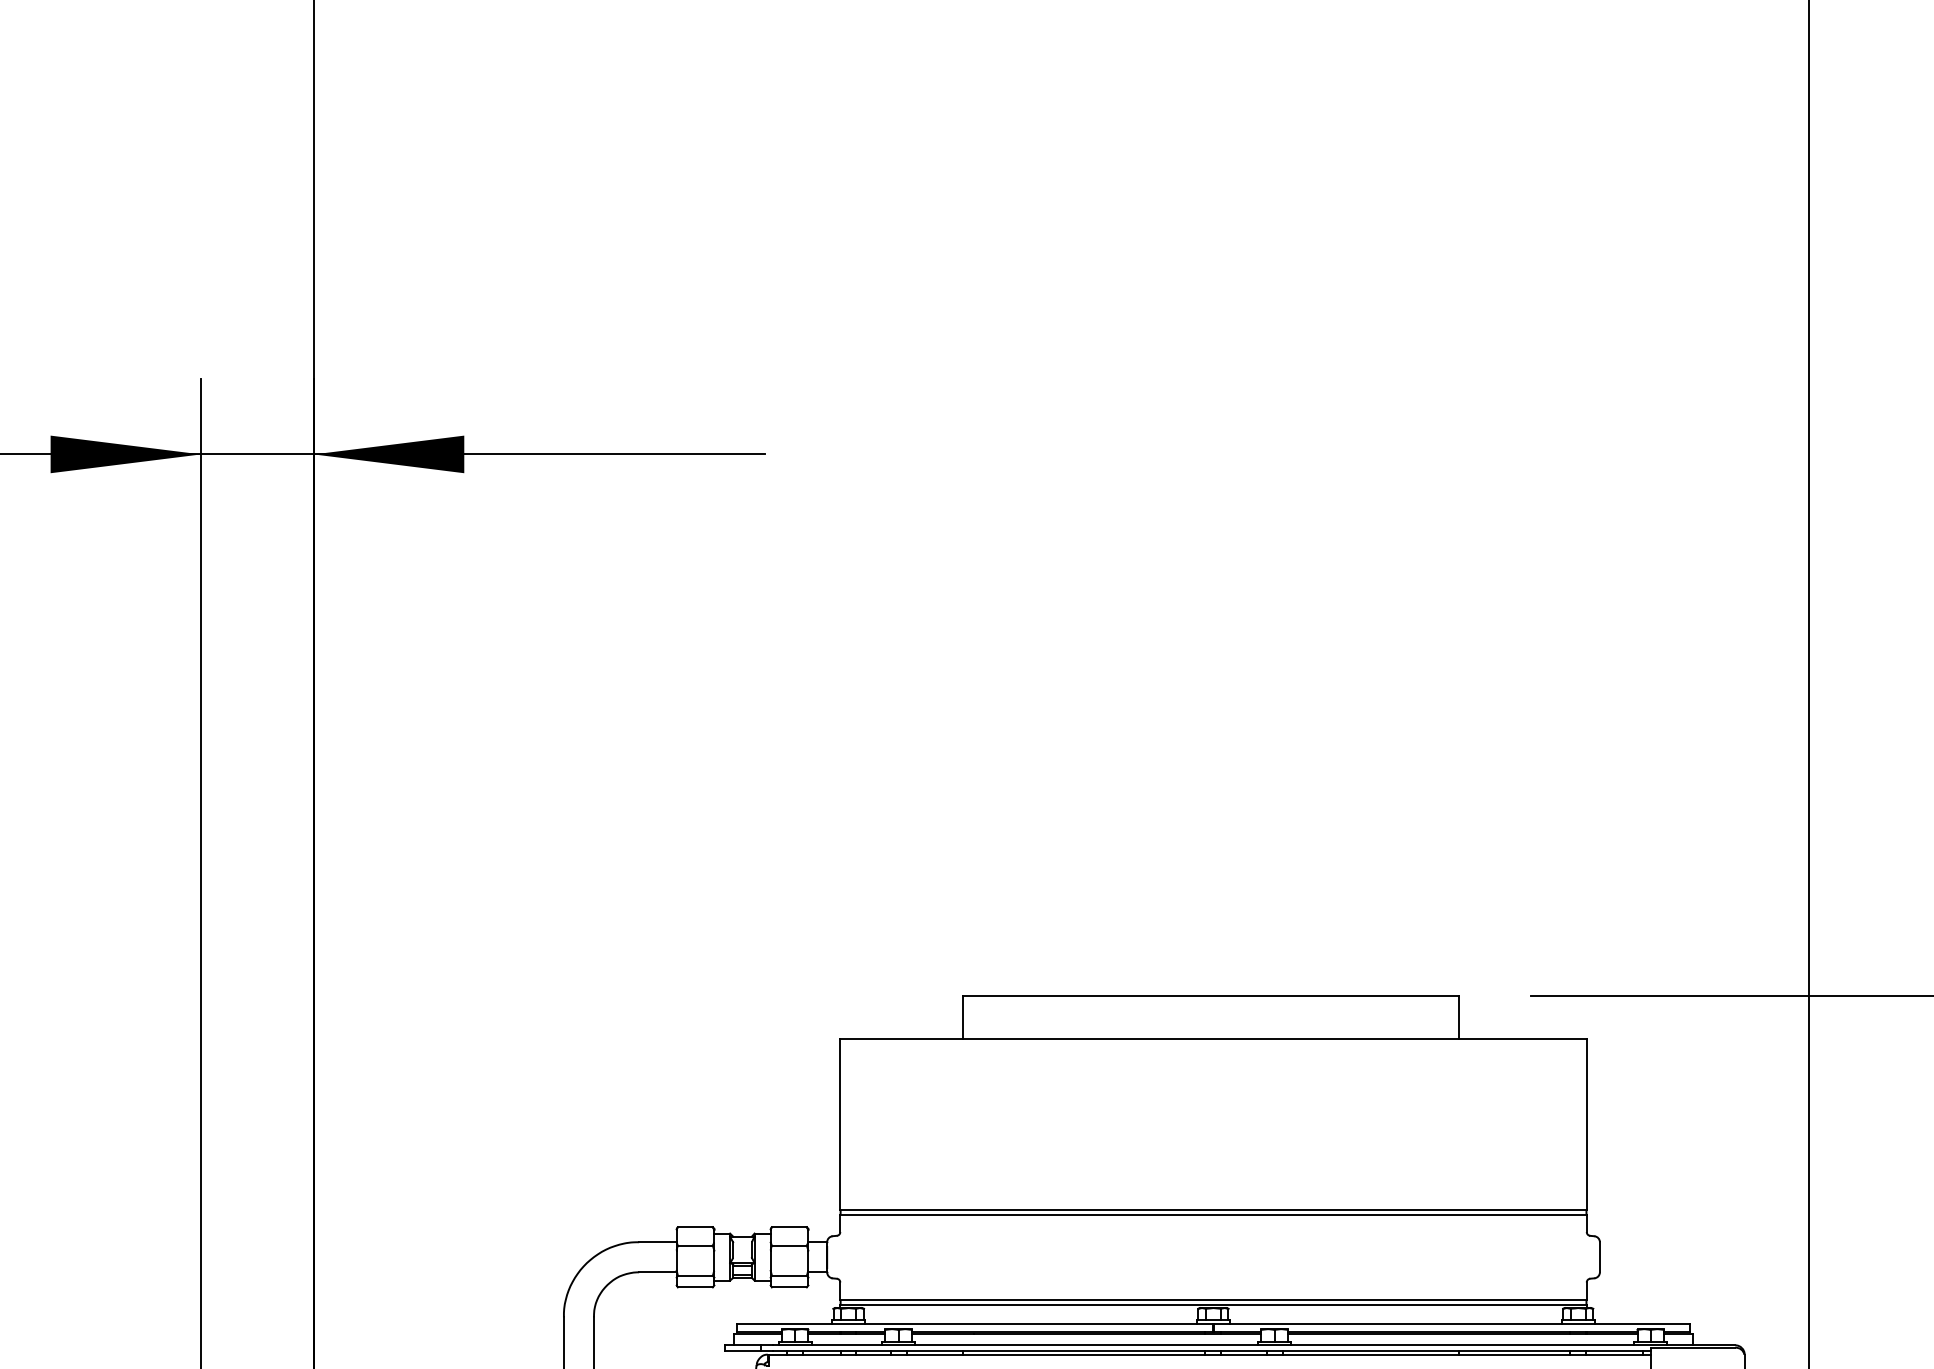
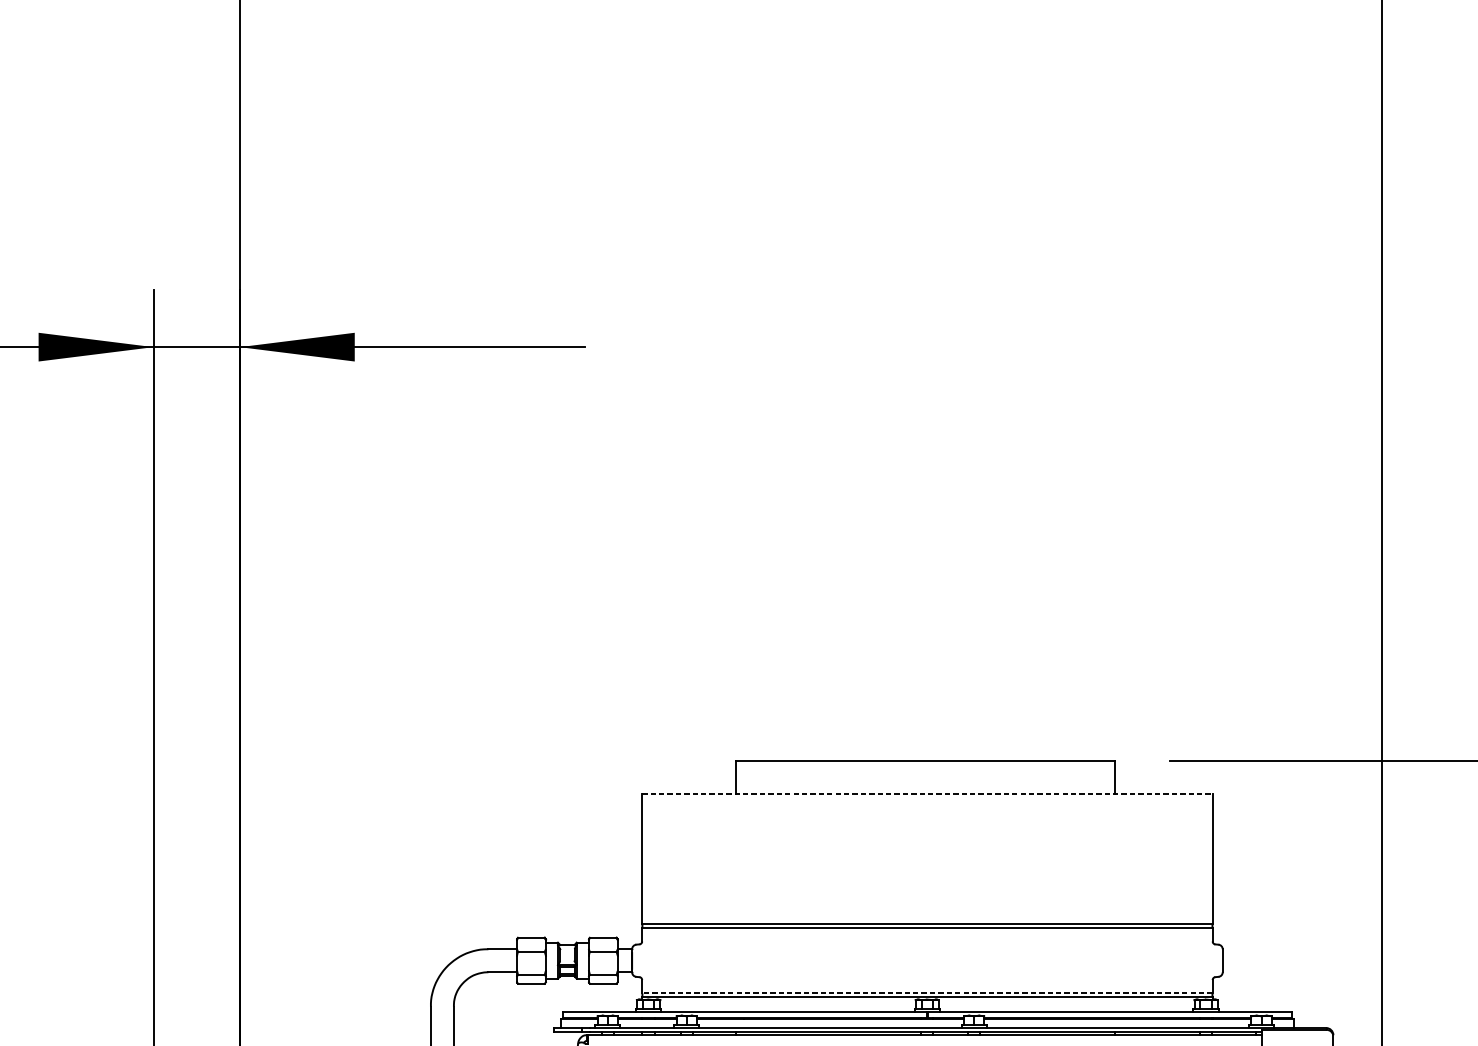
line: (1214, 1039) -> (928, 794), solid -> dashed
line: (1213, 1299) -> (927, 993), solid -> dashed

